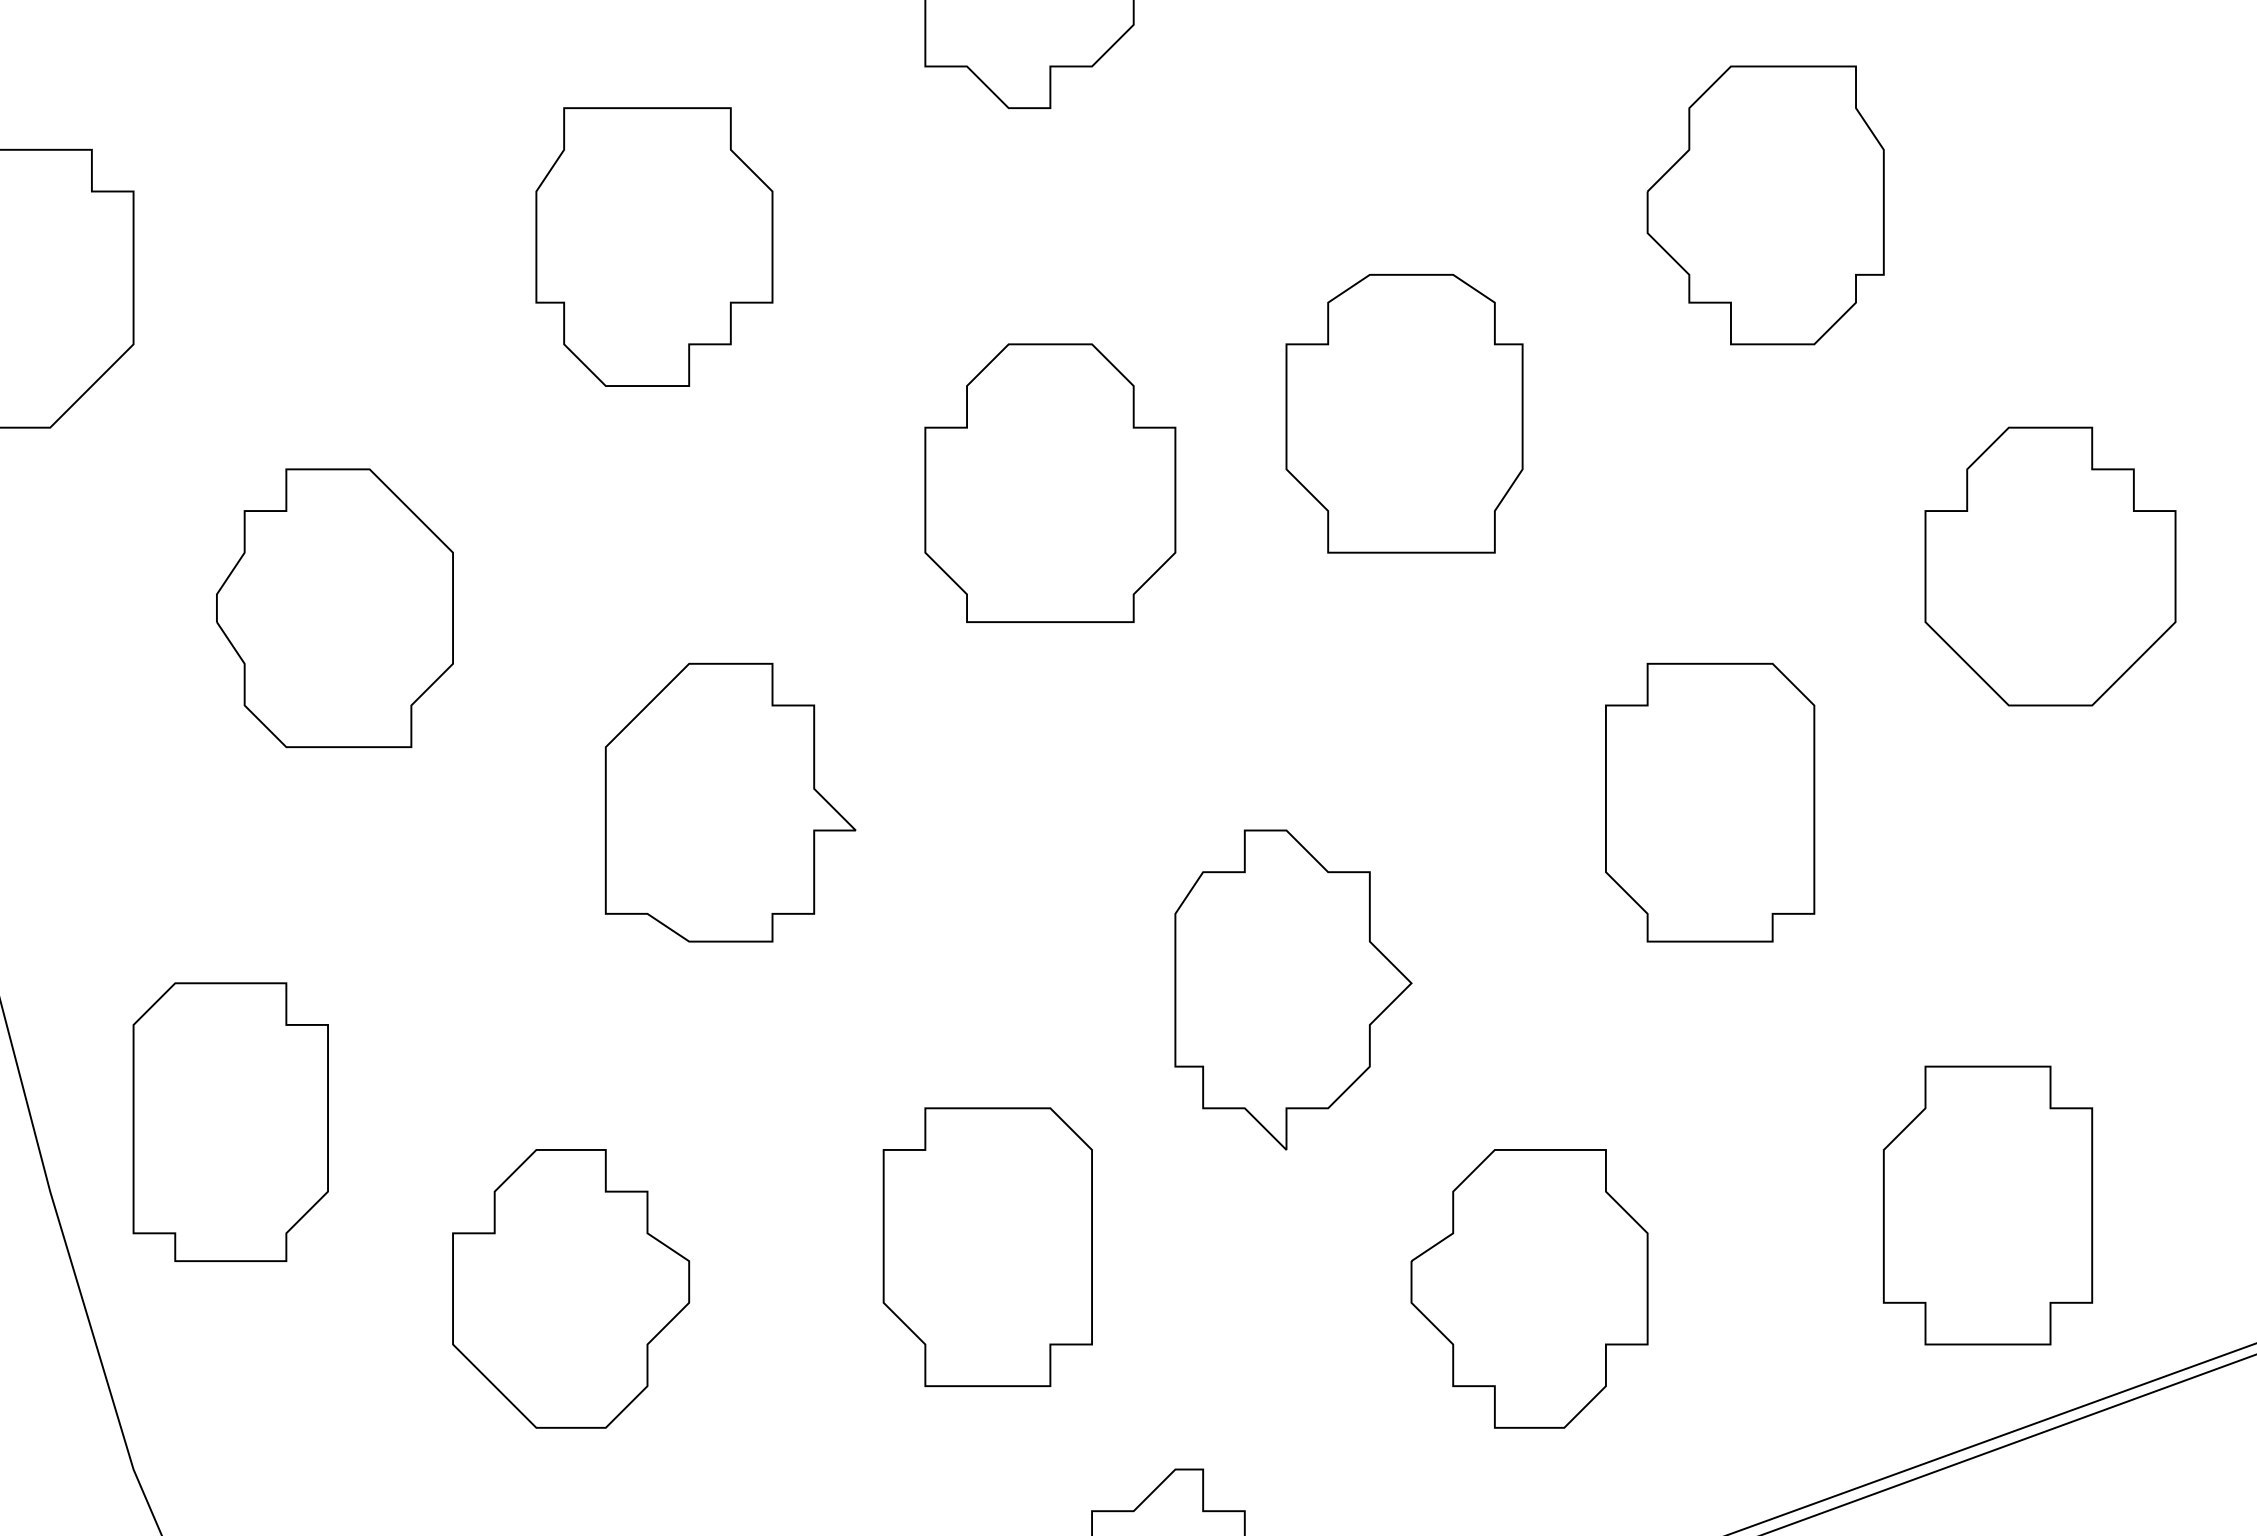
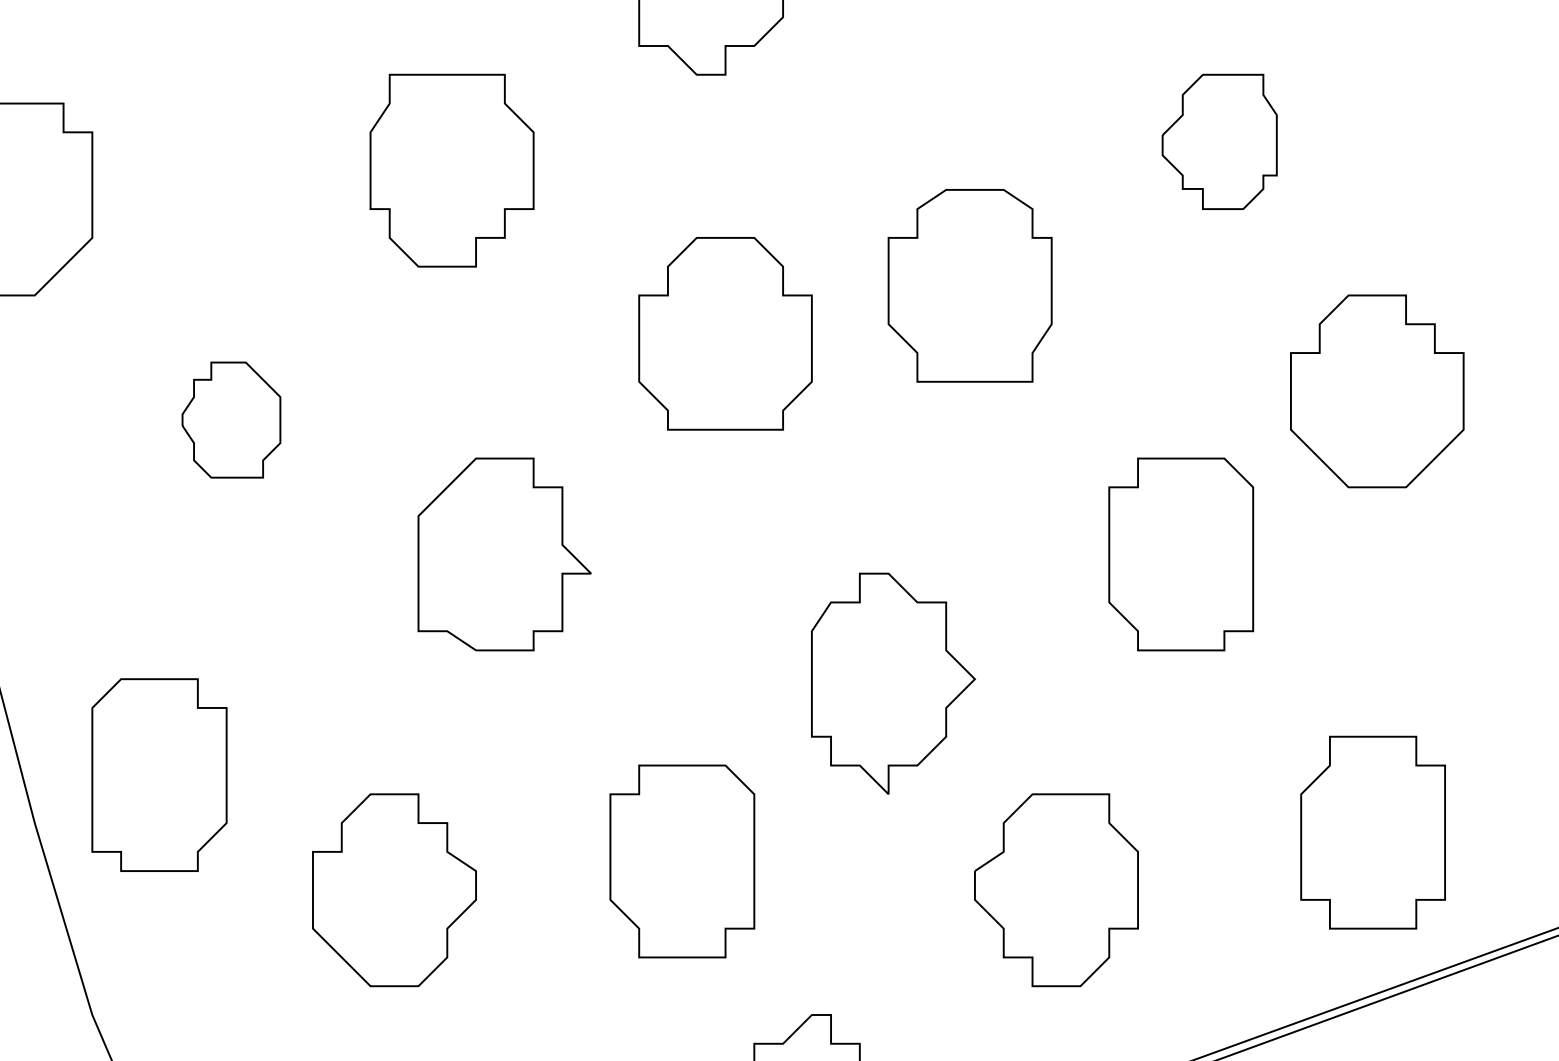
part: (1765, 204) -> (1219, 141), size x0.7
part: (2050, 566) -> (1377, 391), moved
part: (335, 607) -> (231, 419), size x0.6

